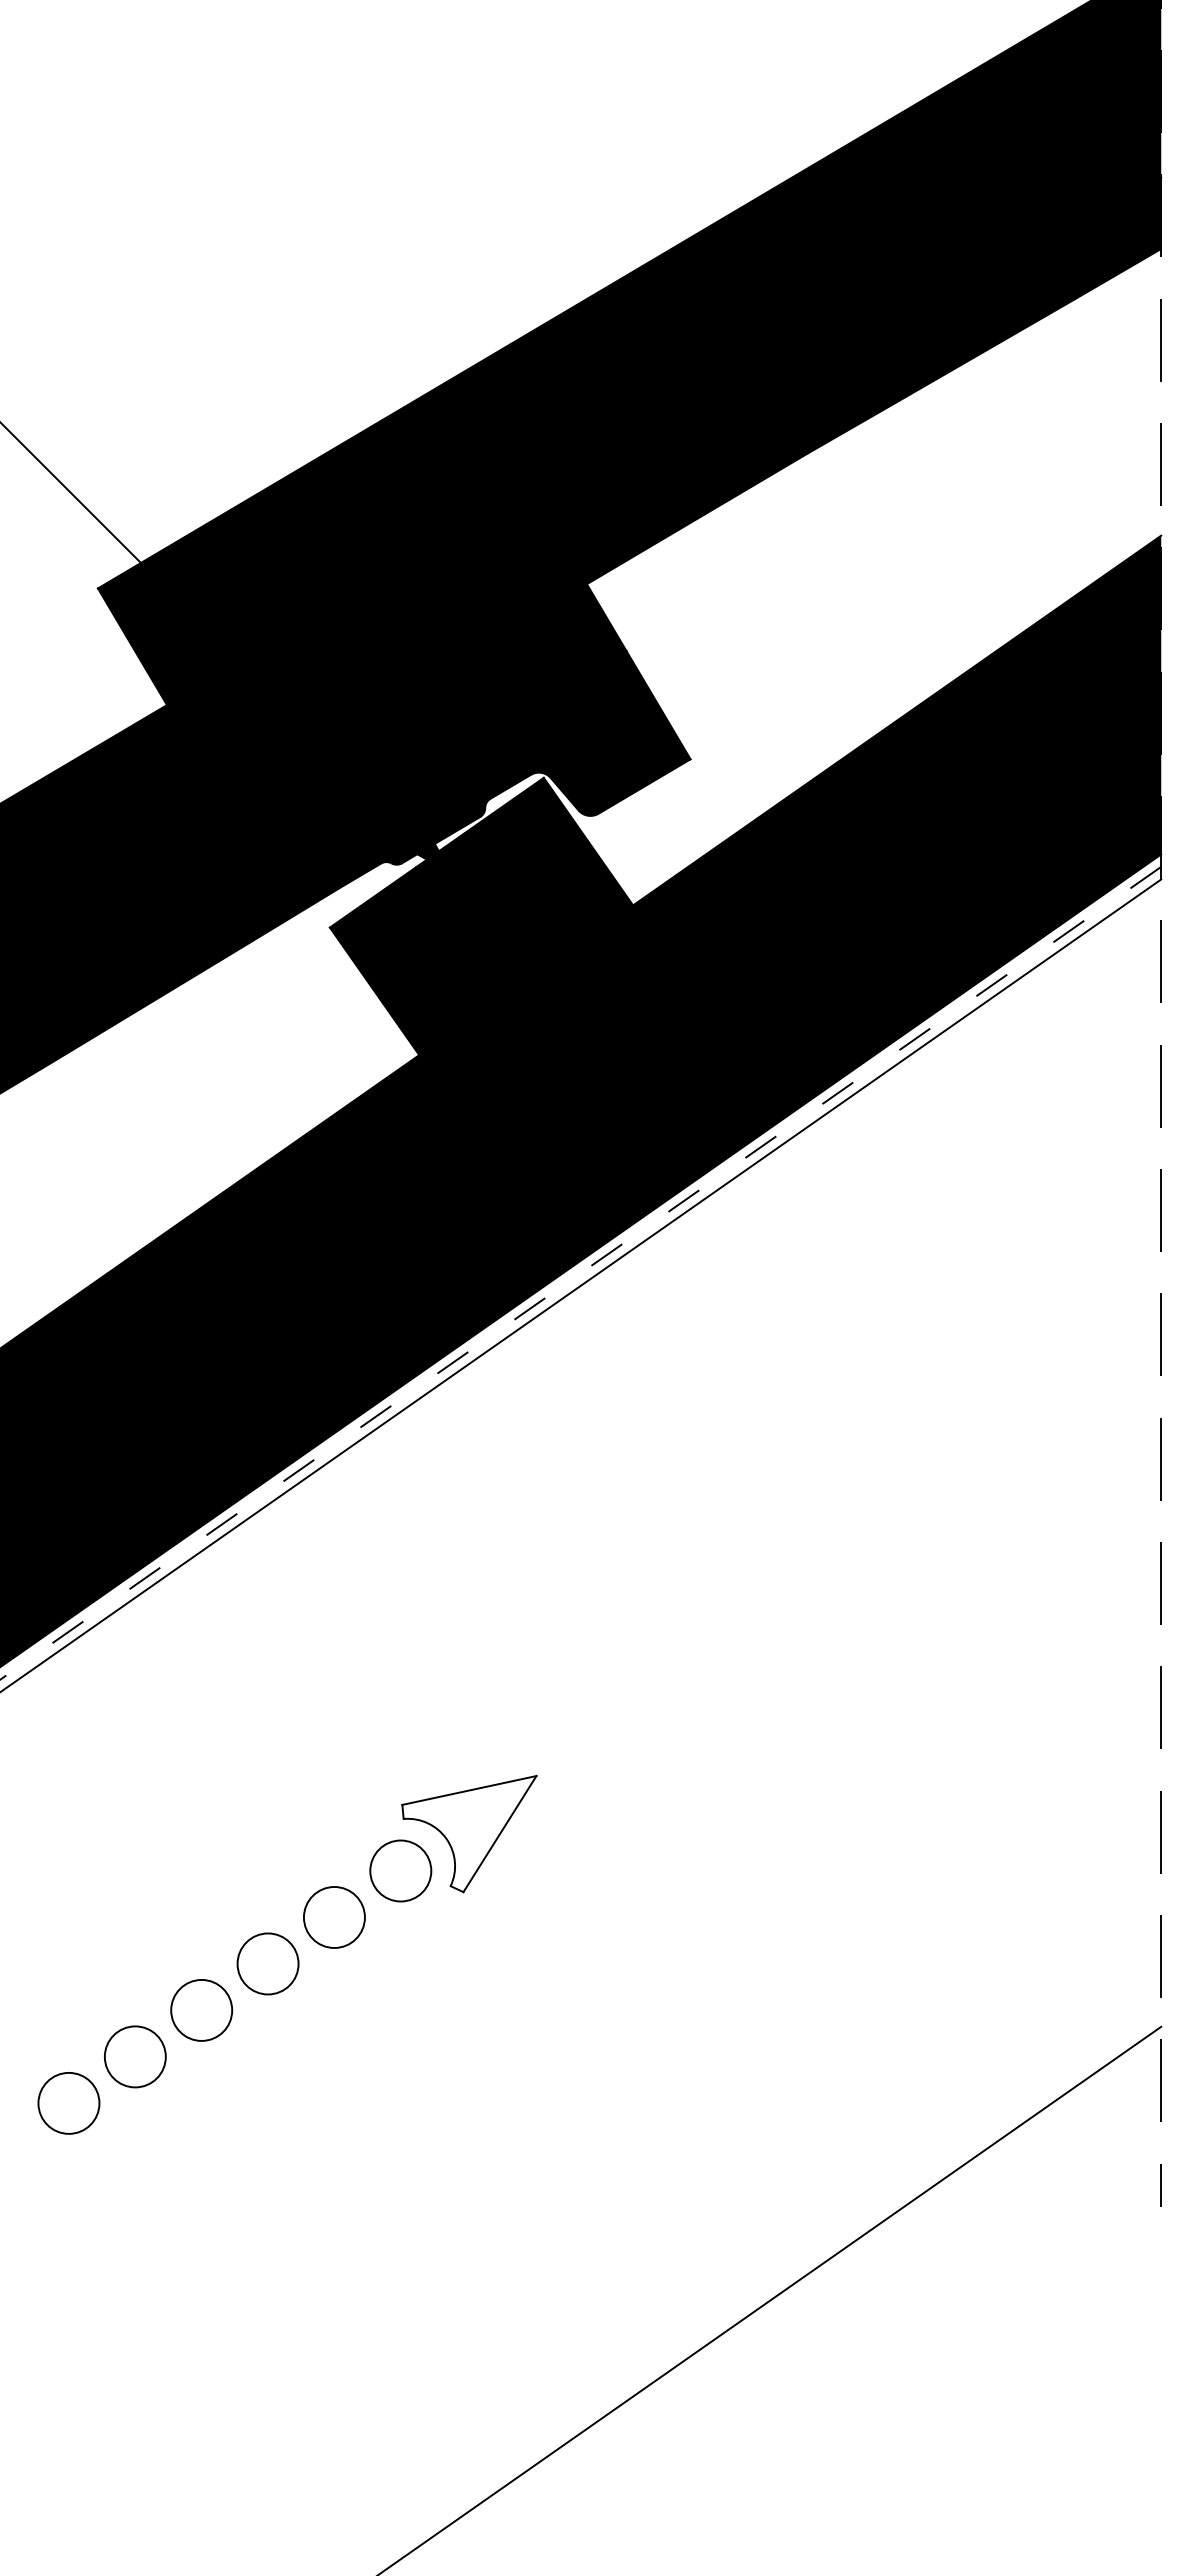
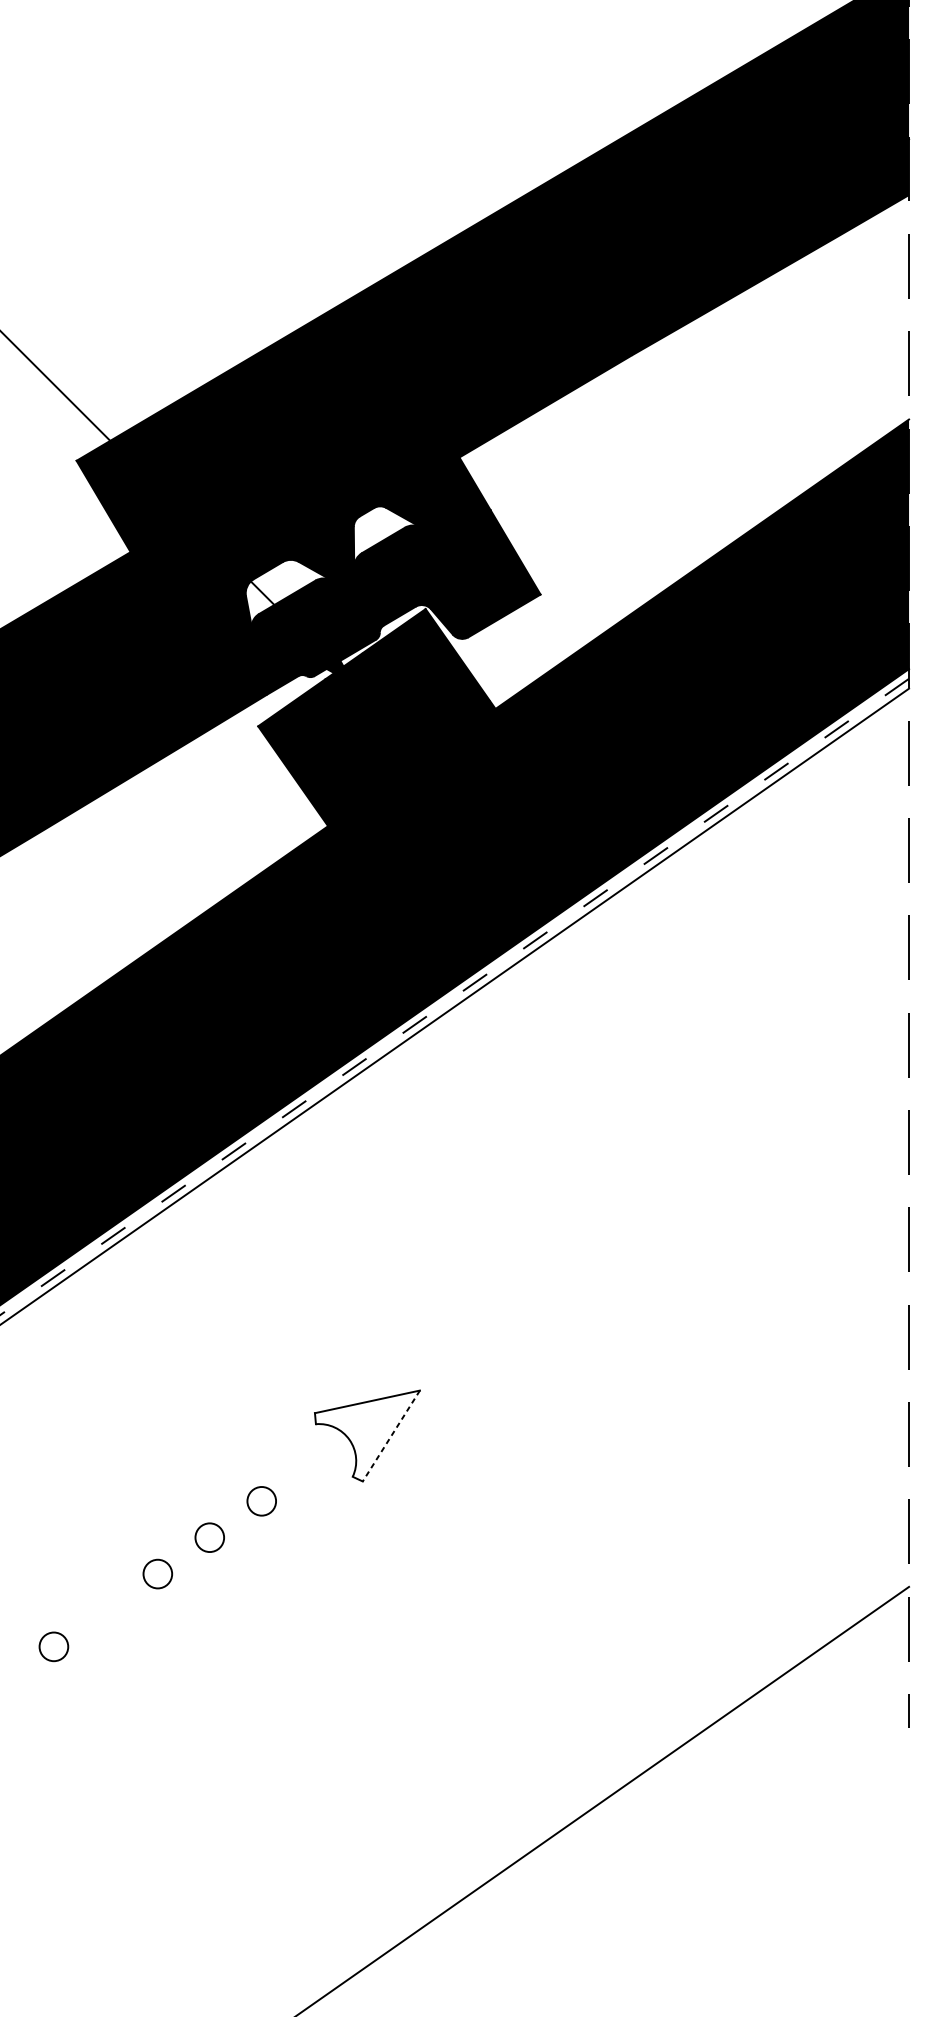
fill: (494, 684) -> (387, 536), removed
fill: (368, 758) -> (288, 593), removed
line: (499, 1834) -> (390, 1436), solid -> dashed
circle: (400, 1870) -> (313, 1464), removed
circle: (333, 1917) -> (261, 1501), size x0.6
circle: (267, 1963) -> (209, 1537), size x0.6
circle: (201, 2009) -> (157, 1573), size x0.6
circle: (135, 2056) -> (106, 1610), removed
circle: (68, 2102) -> (53, 1646), size x0.6

